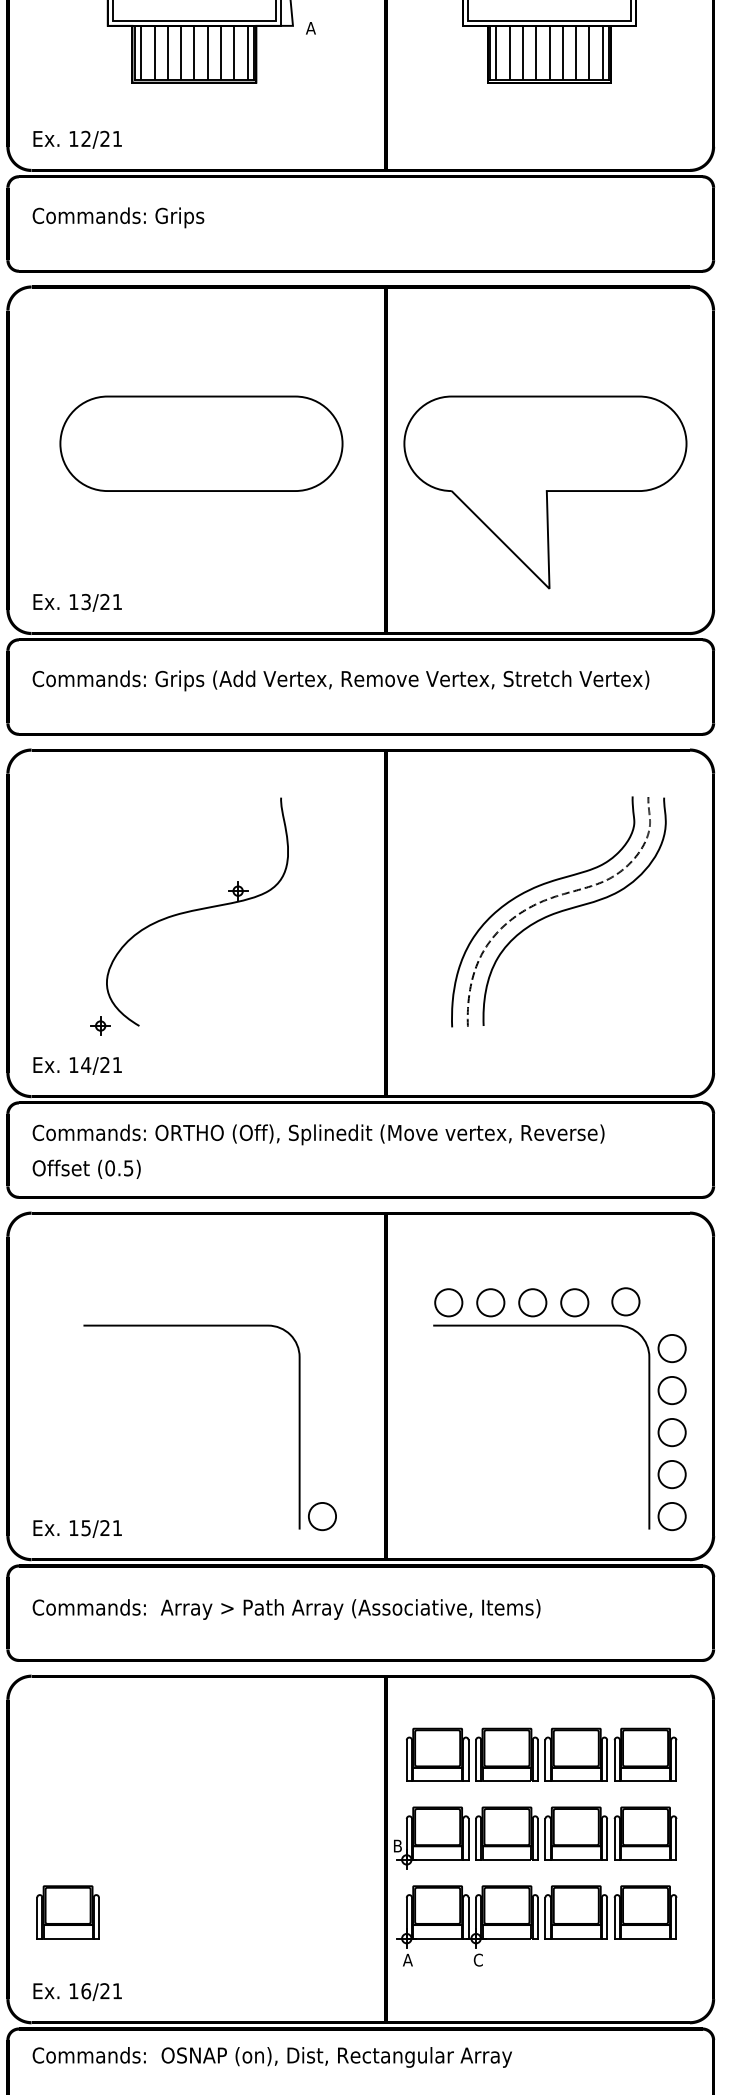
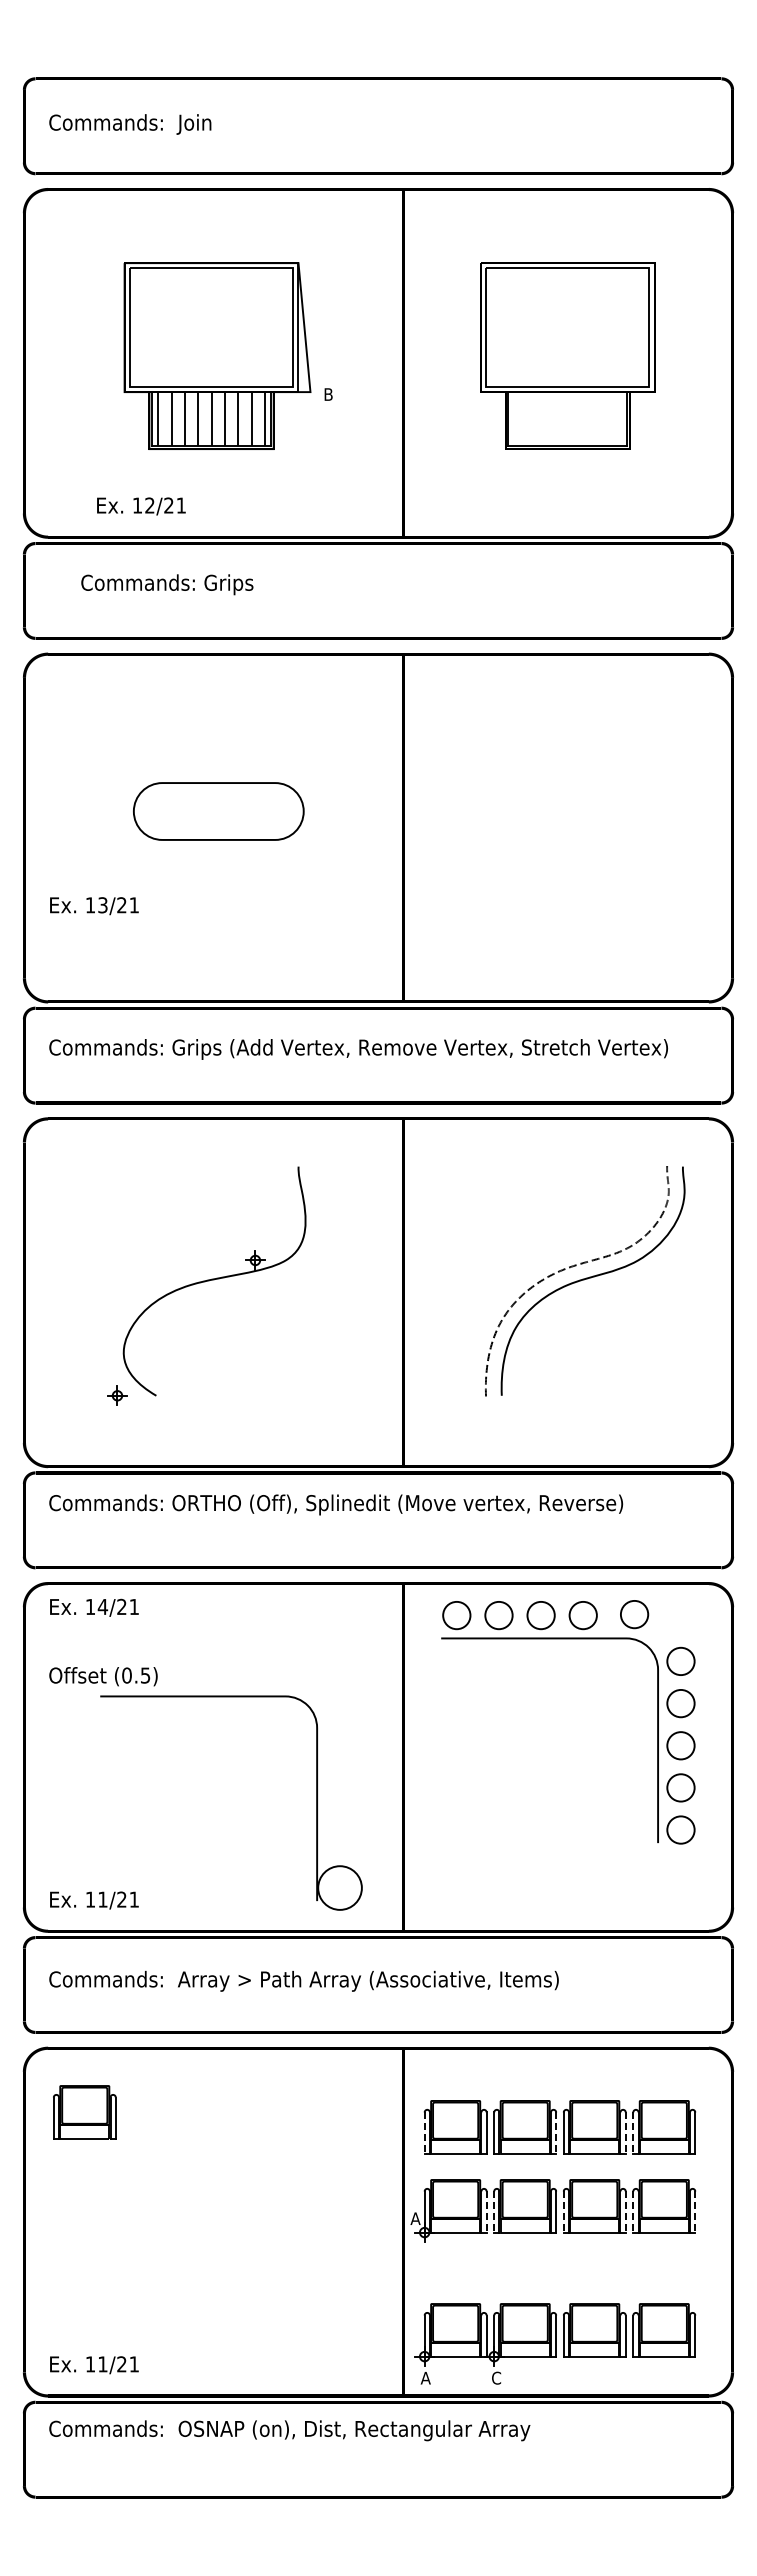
text: (310, 28) -> (328, 394), A -> B
hatch: (549, 53) -> (567, 419), removed
text: (77, 139) -> (141, 506), moved
text: (118, 217) -> (167, 584), moved
part: (201, 443) -> (218, 811), size x0.6
part: (545, 492) -> (563, 860), removed
text: (77, 603) -> (94, 906), moved
curve: (532, 890) -> (550, 1259), removed
text: (77, 1065) -> (94, 1607), moved
text: (86, 1169) -> (103, 1676), moved
part: (560, 1326) -> (568, 1639), moved
circle: (321, 1516) -> (339, 1887), size x1.6
text: (85, 1527) -> (102, 1899), 15/21 -> 11/21
line: (406, 1761) -> (424, 2133), solid -> dashed
line: (538, 1761) -> (556, 2133), solid -> dashed
line: (606, 1761) -> (625, 2133), solid -> dashed
line: (614, 1761) -> (633, 2133), solid -> dashed
line: (468, 1839) -> (486, 2212), solid -> dashed
line: (476, 1839) -> (494, 2212), solid -> dashed
line: (545, 1839) -> (563, 2212), solid -> dashed
line: (606, 1839) -> (625, 2212), solid -> dashed
line: (614, 1839) -> (633, 2212), solid -> dashed
line: (676, 1839) -> (695, 2212), solid -> dashed
text: (397, 1845) -> (415, 2218), B -> A
part: (67, 1912) -> (84, 2112), moved
part: (536, 1925) -> (554, 2343), moved
text: (85, 1991) -> (102, 2364), 16/21 -> 11/21

